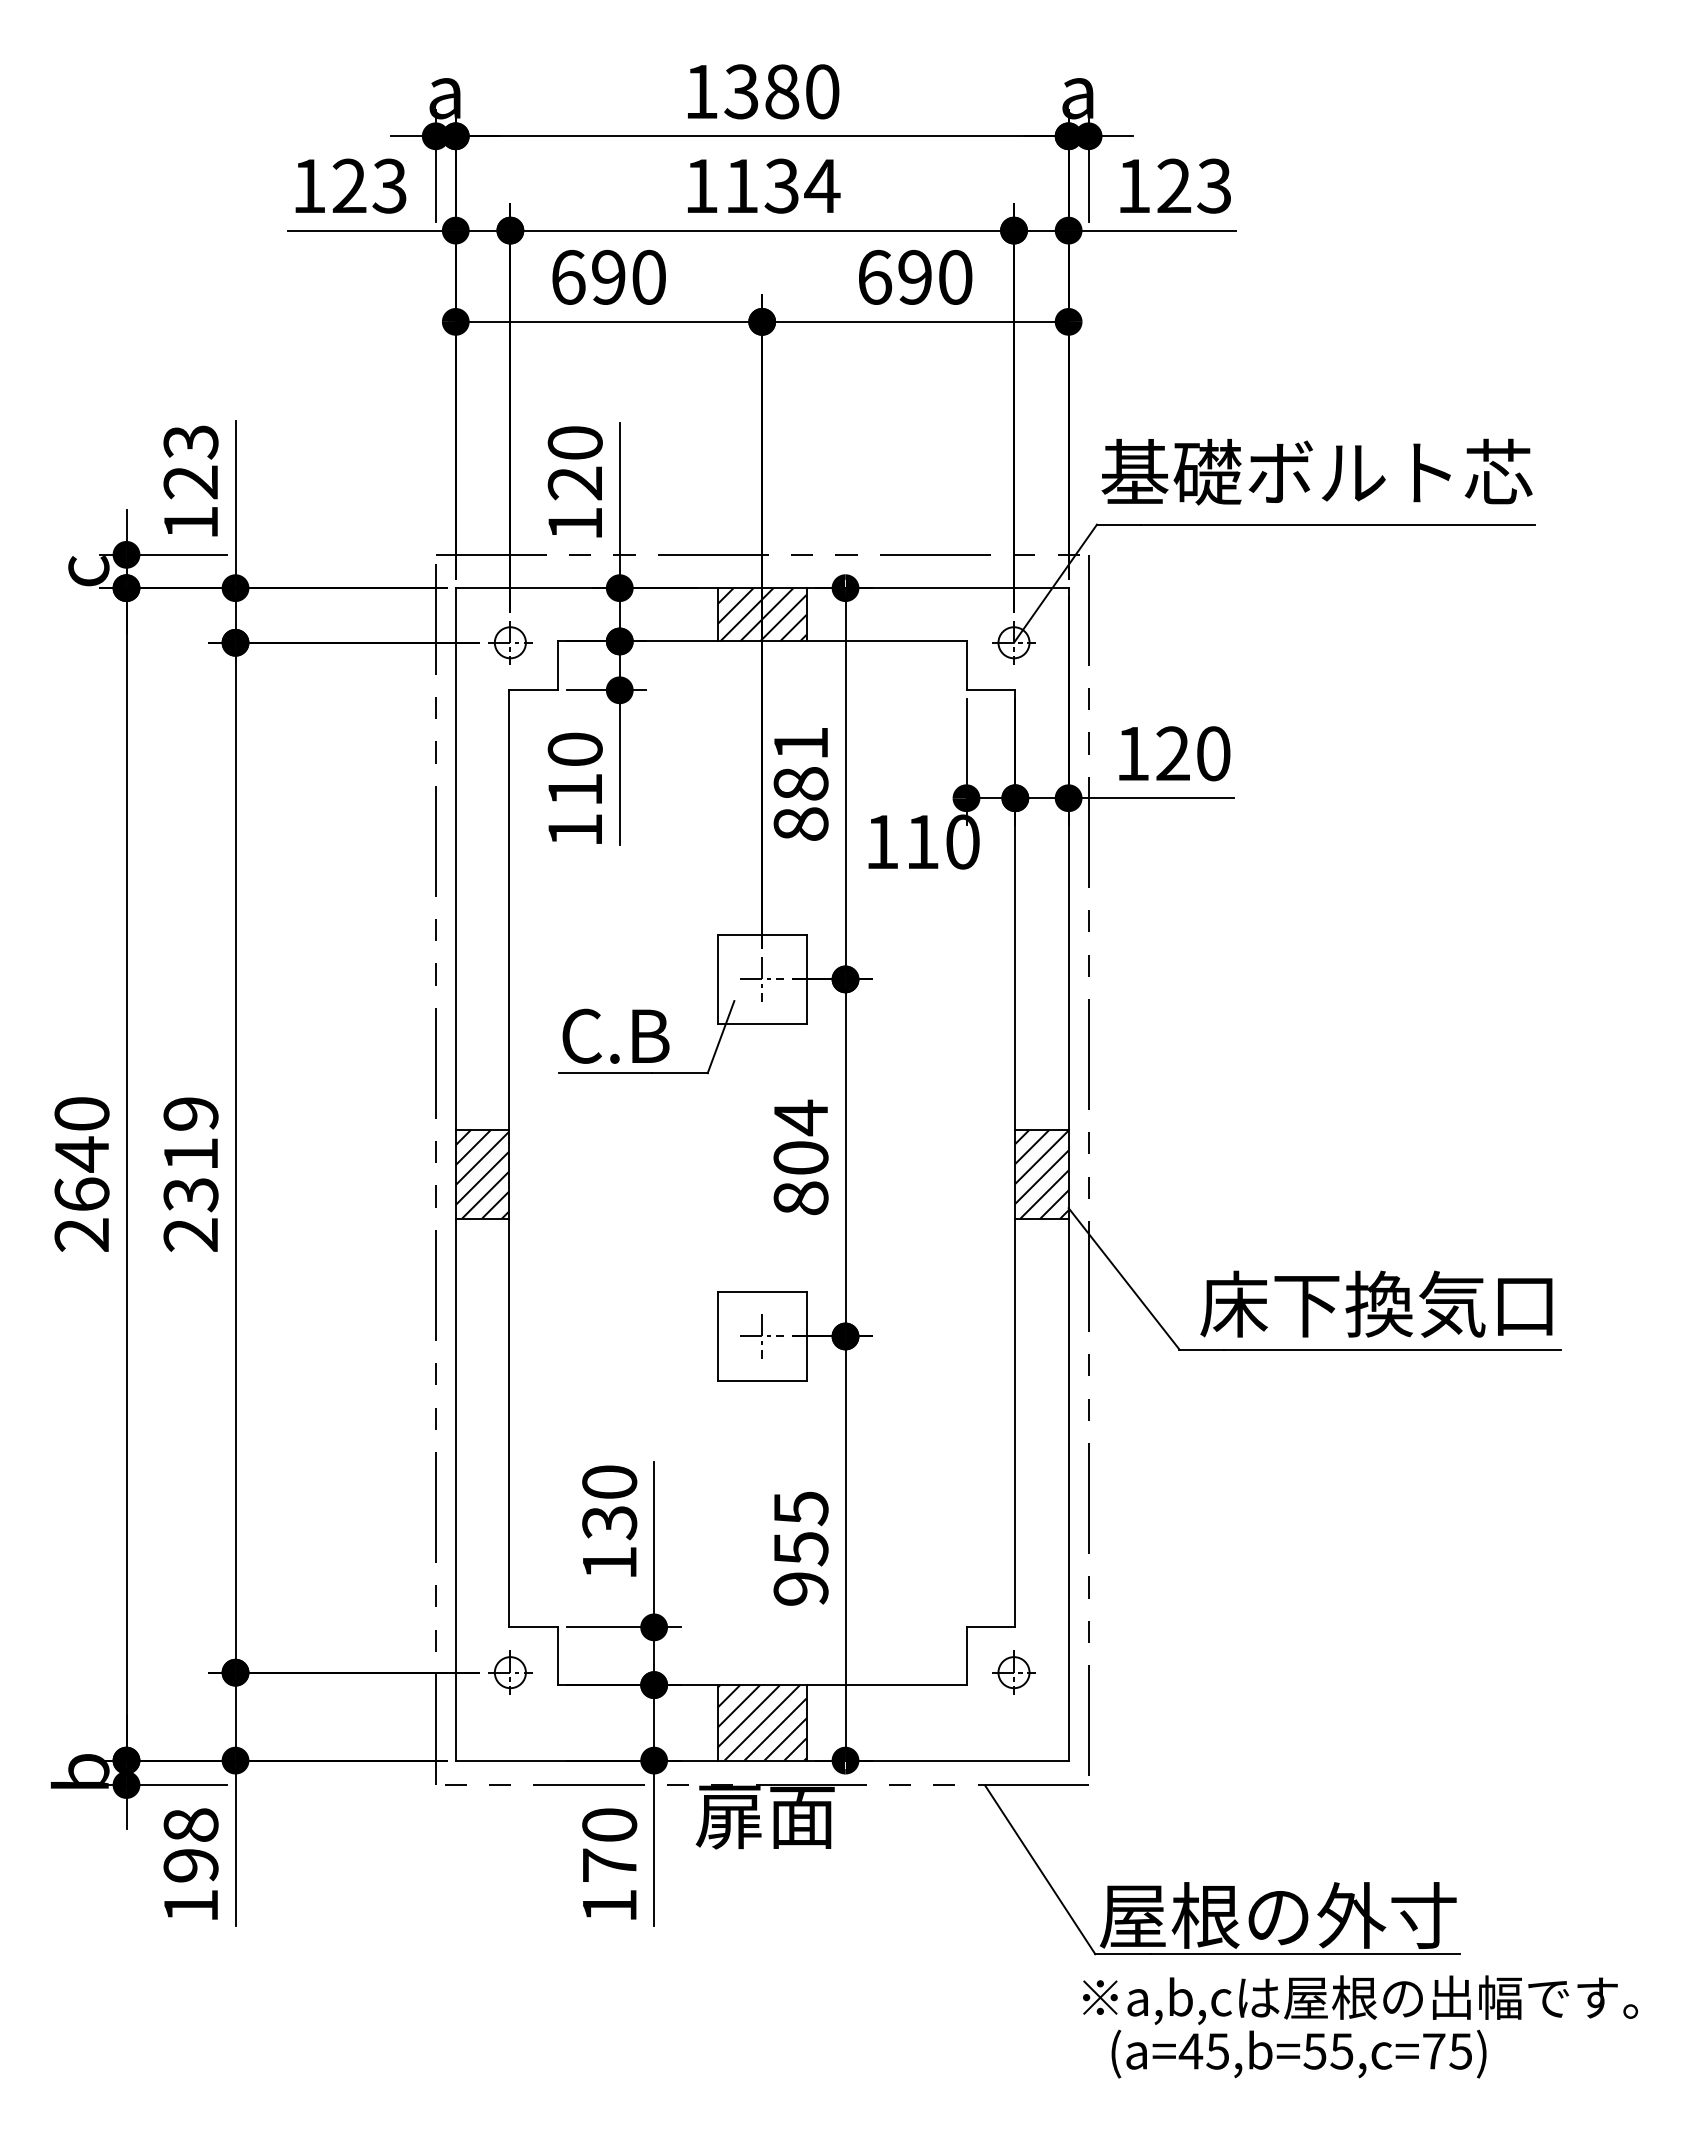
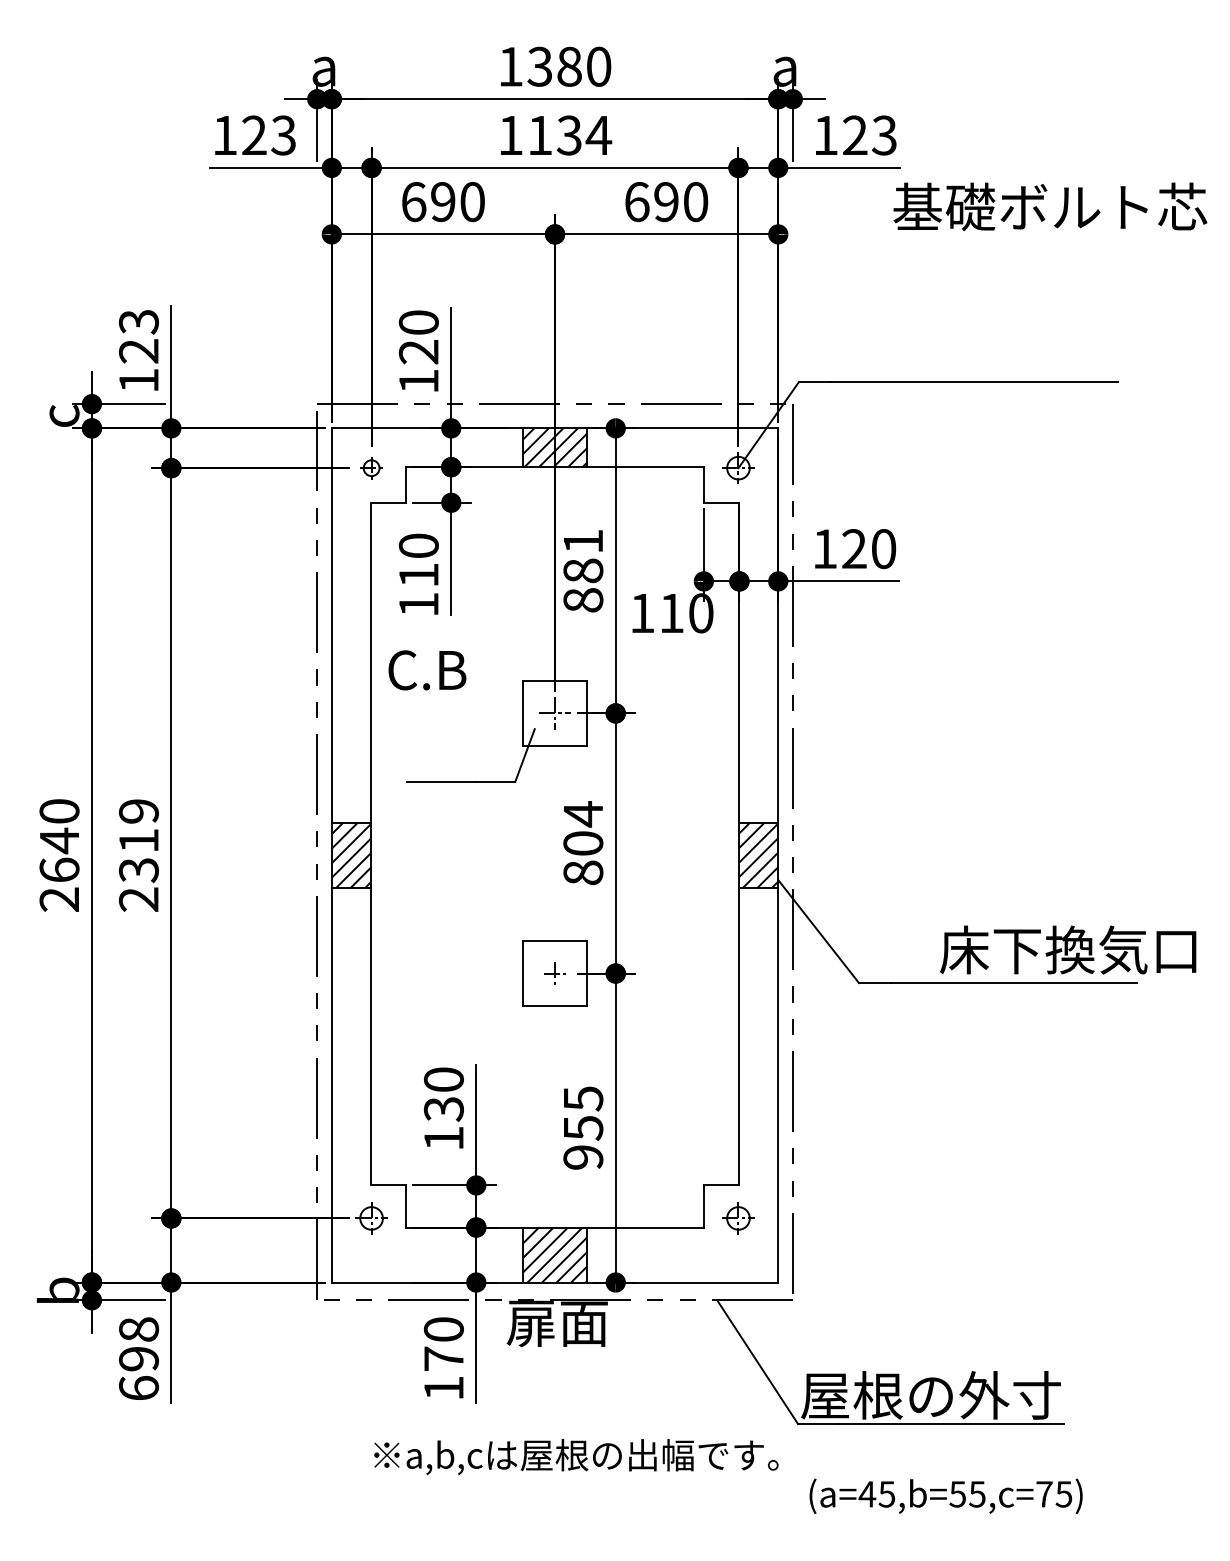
text: (1316, 471) -> (1049, 206), moved
part: (510, 642) -> (371, 467), size x0.7
text: (615, 1035) -> (427, 669), moved
text: (1376, 1303) -> (1068, 949), moved
part: (761, 1336) -> (554, 973), size x0.7
text: (190, 1904) -> (138, 1387), 198 -> 698
text: (1360, 1999) -> (576, 1456), moved

